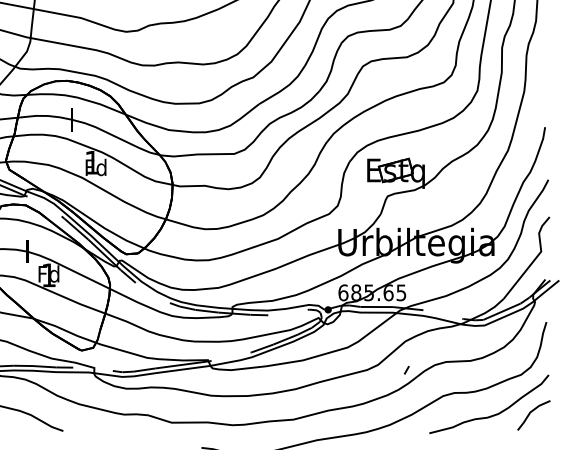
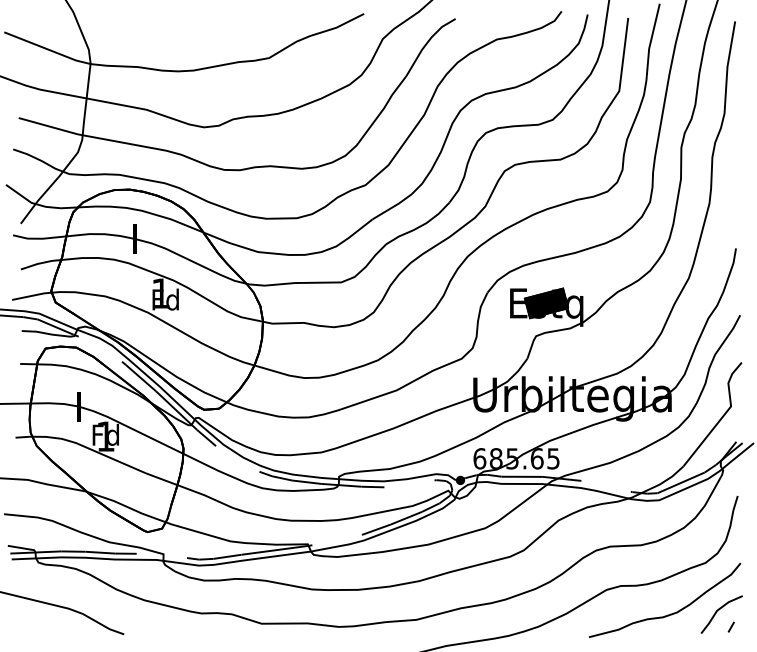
fill: (395, 170) -> (546, 303), added
line: (406, 369) -> (730, 626), moved

